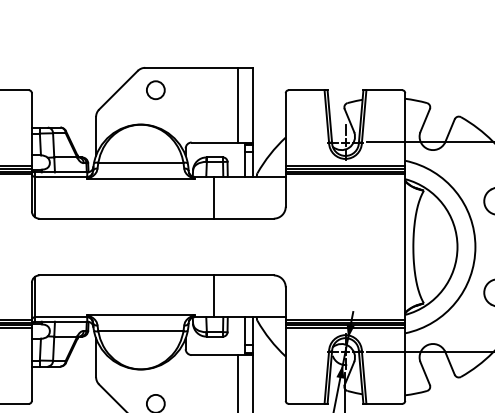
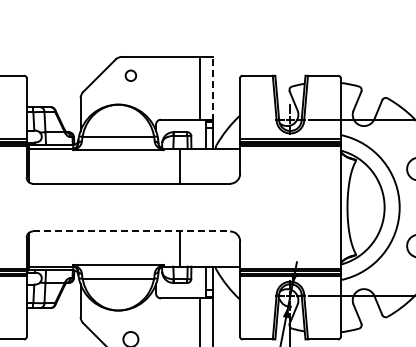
circle: (155, 89) -> (130, 75), size x0.7
line: (252, 105) -> (212, 88), solid -> dashed
line: (156, 275) -> (131, 231), solid -> dashed

